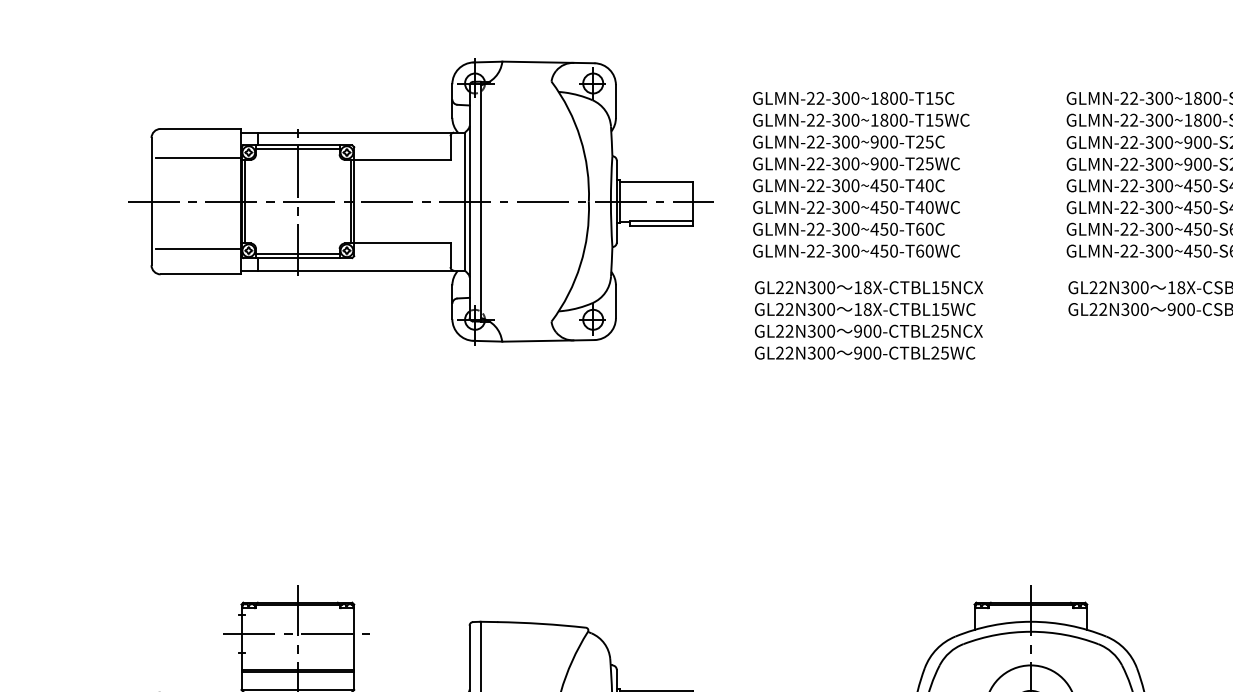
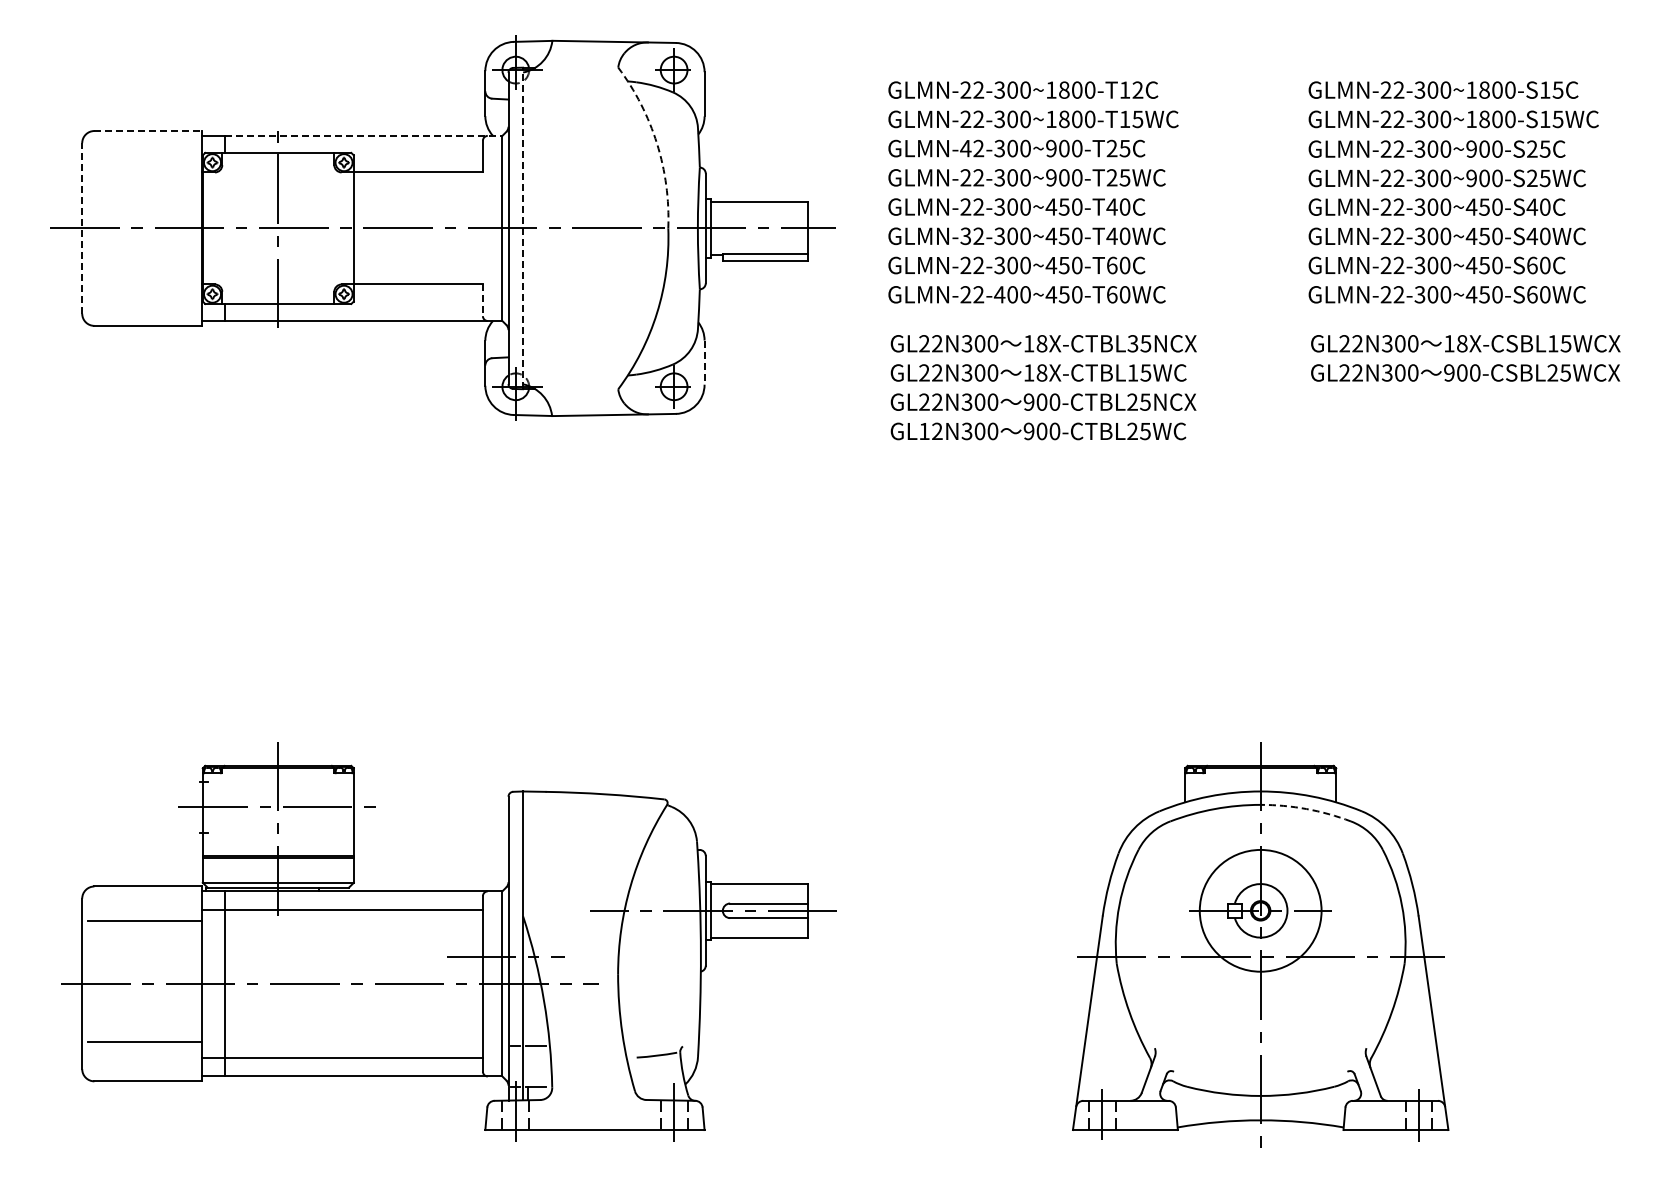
text: (938, 97) -> (1137, 89), GLMN-22-300~1800-T15C -> GLMN-22-300~1800-T12C
line: (200, 129) -> (147, 131), solid -> dashed
line: (361, 132) -> (363, 135), solid -> dashed
arc: (580, 138) -> (657, 143), solid -> dashed
text: (810, 142) -> (965, 148), GLMN-22-300~900-T25C -> GLMN-42-300~900-T25C
line: (297, 148) -> (278, 157), removed
line: (198, 158) -> (144, 170), removed
line: (151, 200) -> (82, 227), solid -> dashed
line: (245, 201) -> (207, 228), removed
line: (350, 201) -> (348, 228), removed
line: (480, 201) -> (523, 228), solid -> dashed
text: (810, 207) -> (965, 236), GLMN-22-300~450-T40WC -> GLMN-32-300~450-T40WC
line: (198, 248) -> (144, 291), removed
text: (836, 250) -> (999, 294), GLMN-22-300~450-T60WC -> GLMN-22-400~450-T60WC
line: (297, 254) -> (278, 299), removed
line: (450, 255) -> (482, 300), solid -> dashed
text: (935, 287) -> (1132, 343), 18X-CTBL15NCX -> 18X-CTBL35NCX
line: (615, 302) -> (704, 363), solid -> dashed
text: (780, 352) -> (924, 430), GL22N300 -> GL12N300
arc: (1065, 635) -> (1306, 809), solid -> dashed

